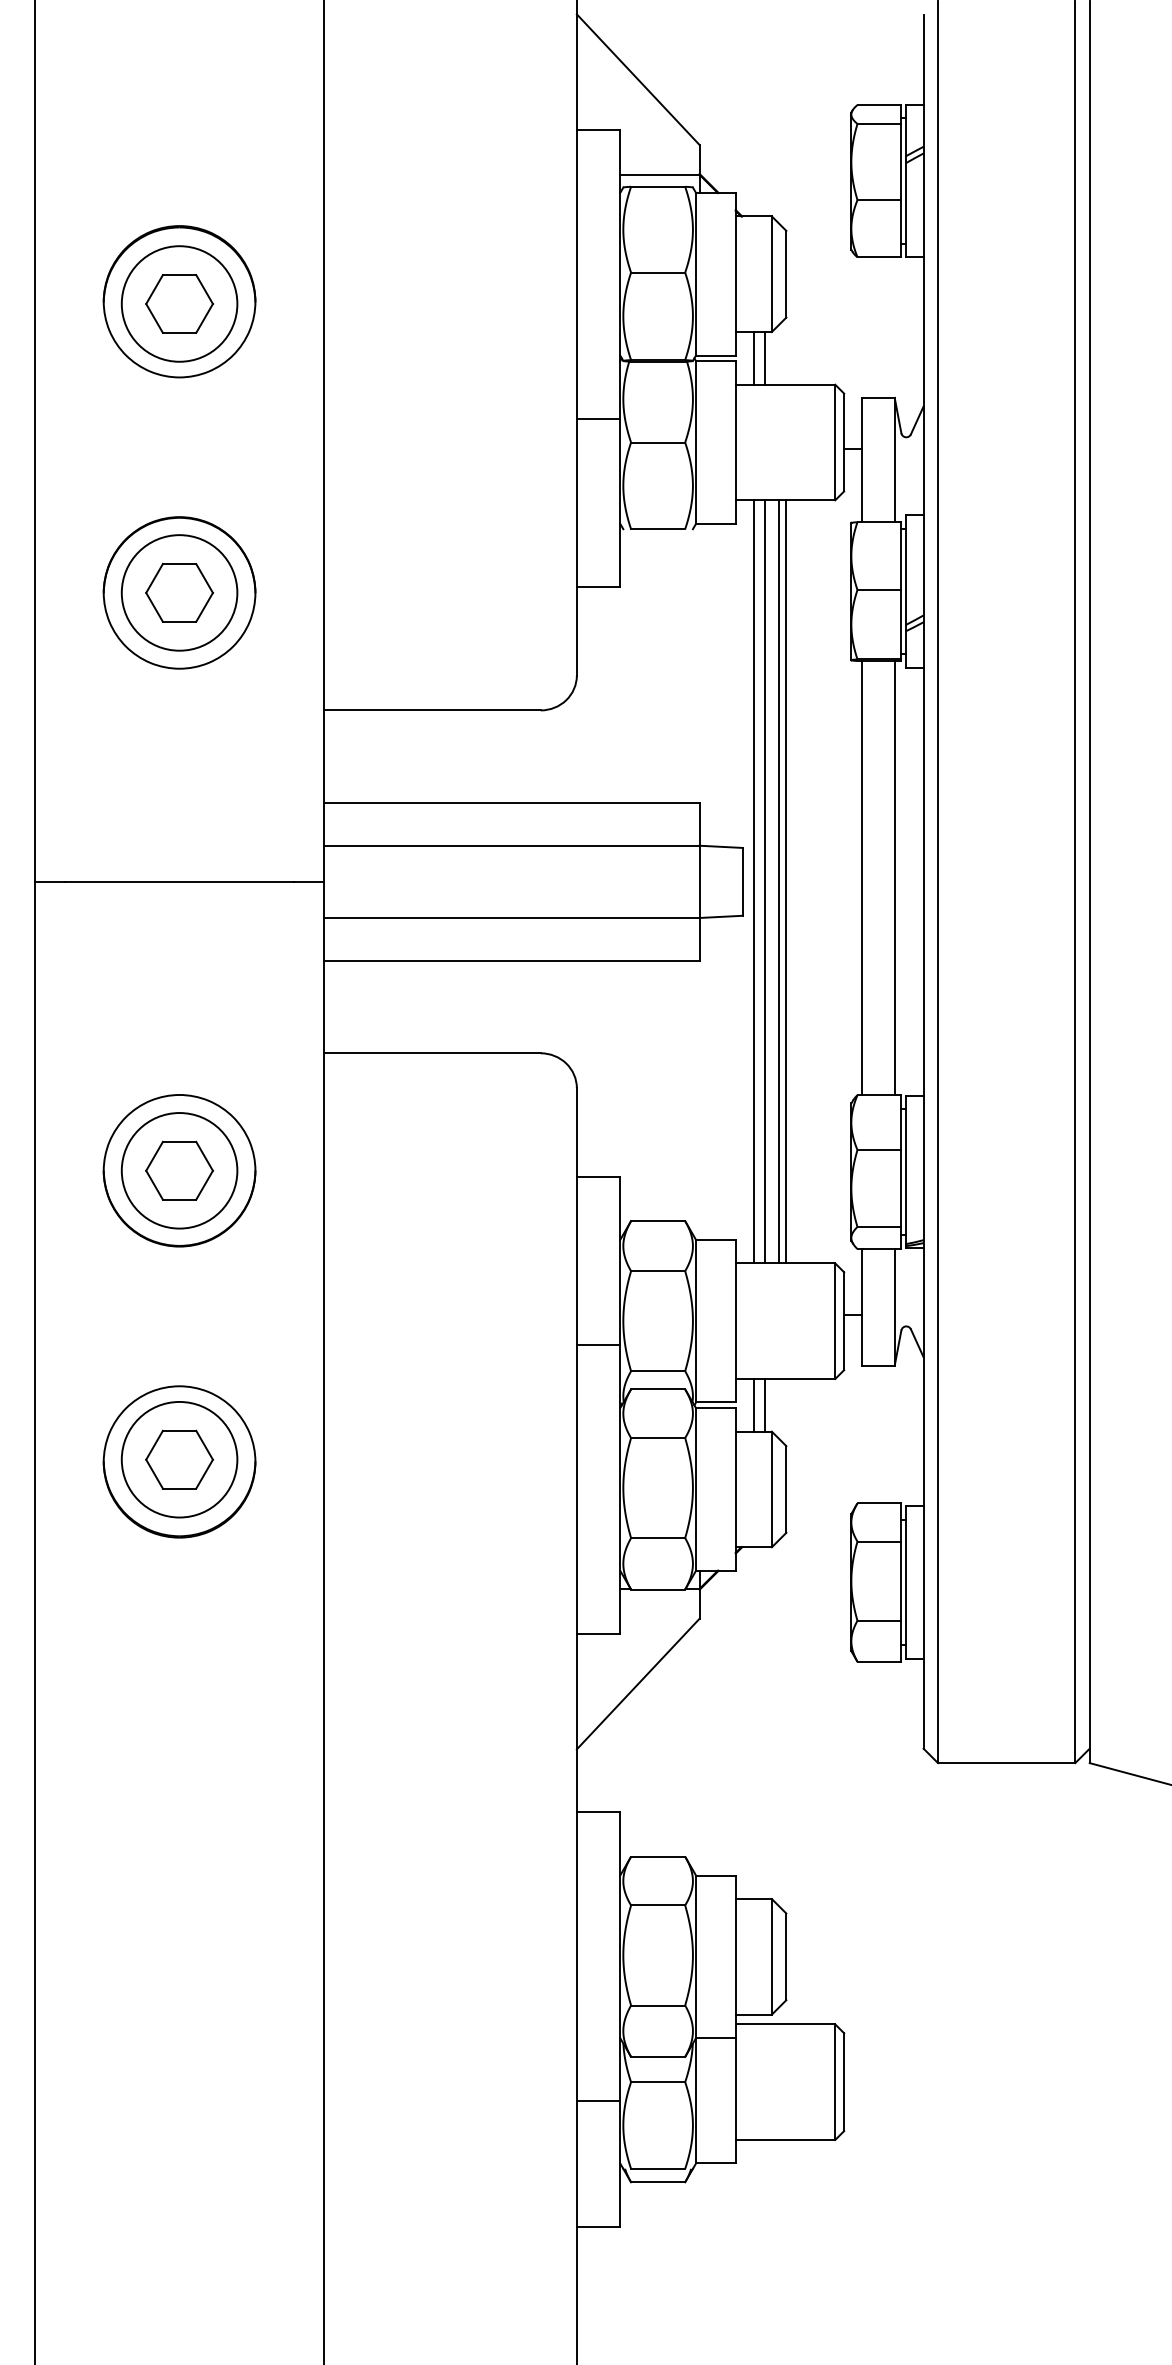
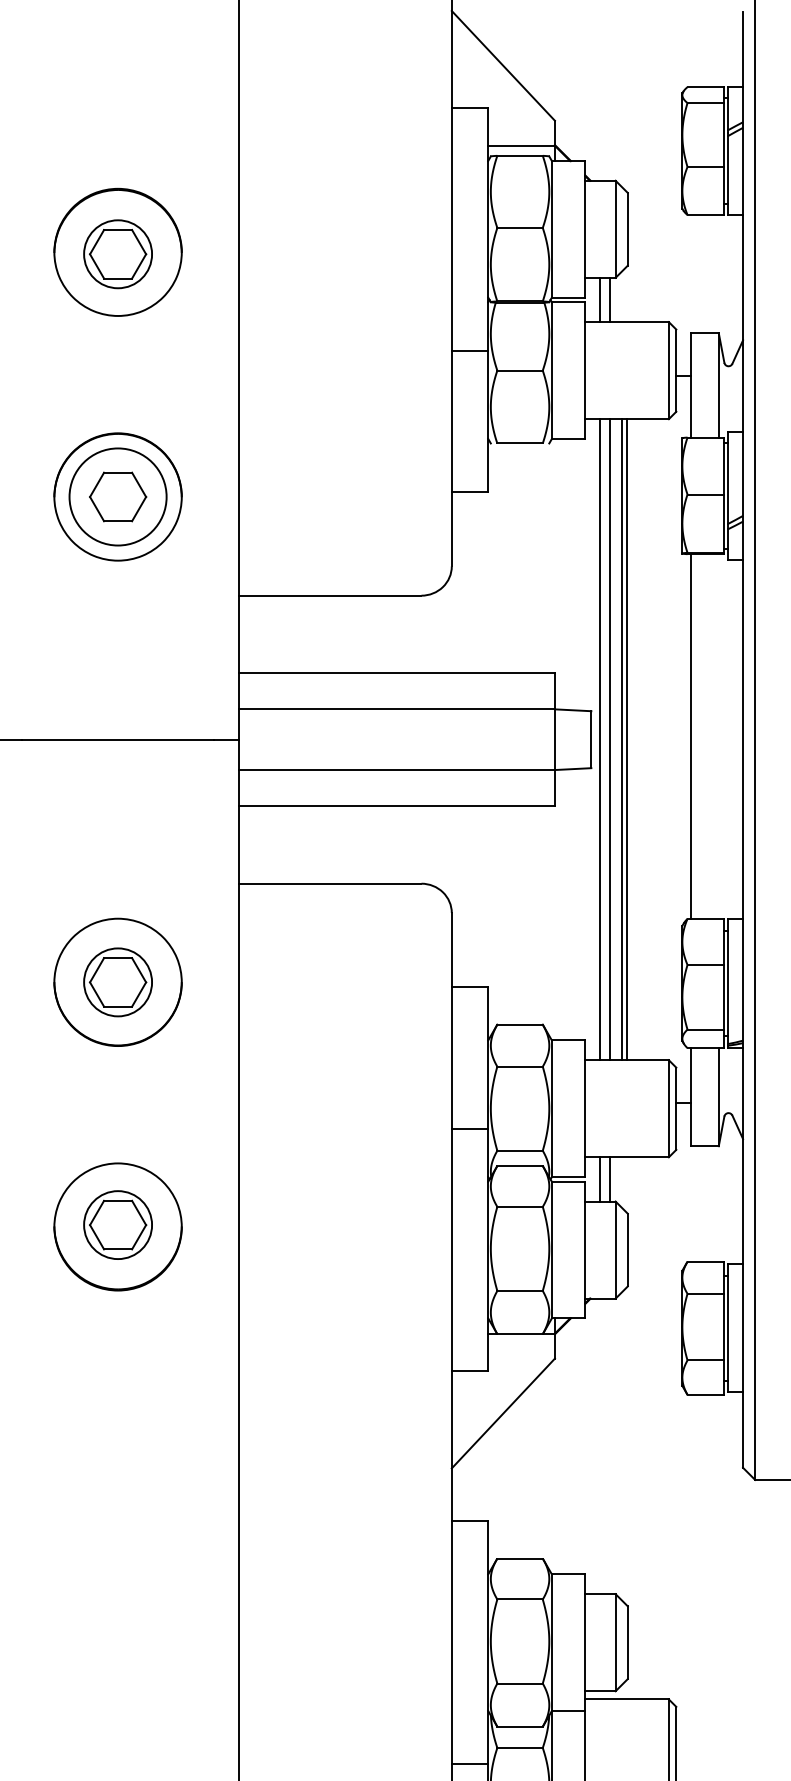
circle: (179, 303) -> (118, 253), size x0.7
line: (894, 878) -> (718, 736), removed
circle: (179, 1170) -> (118, 982), size x0.7
circle: (179, 1459) -> (118, 1224), size x0.7

